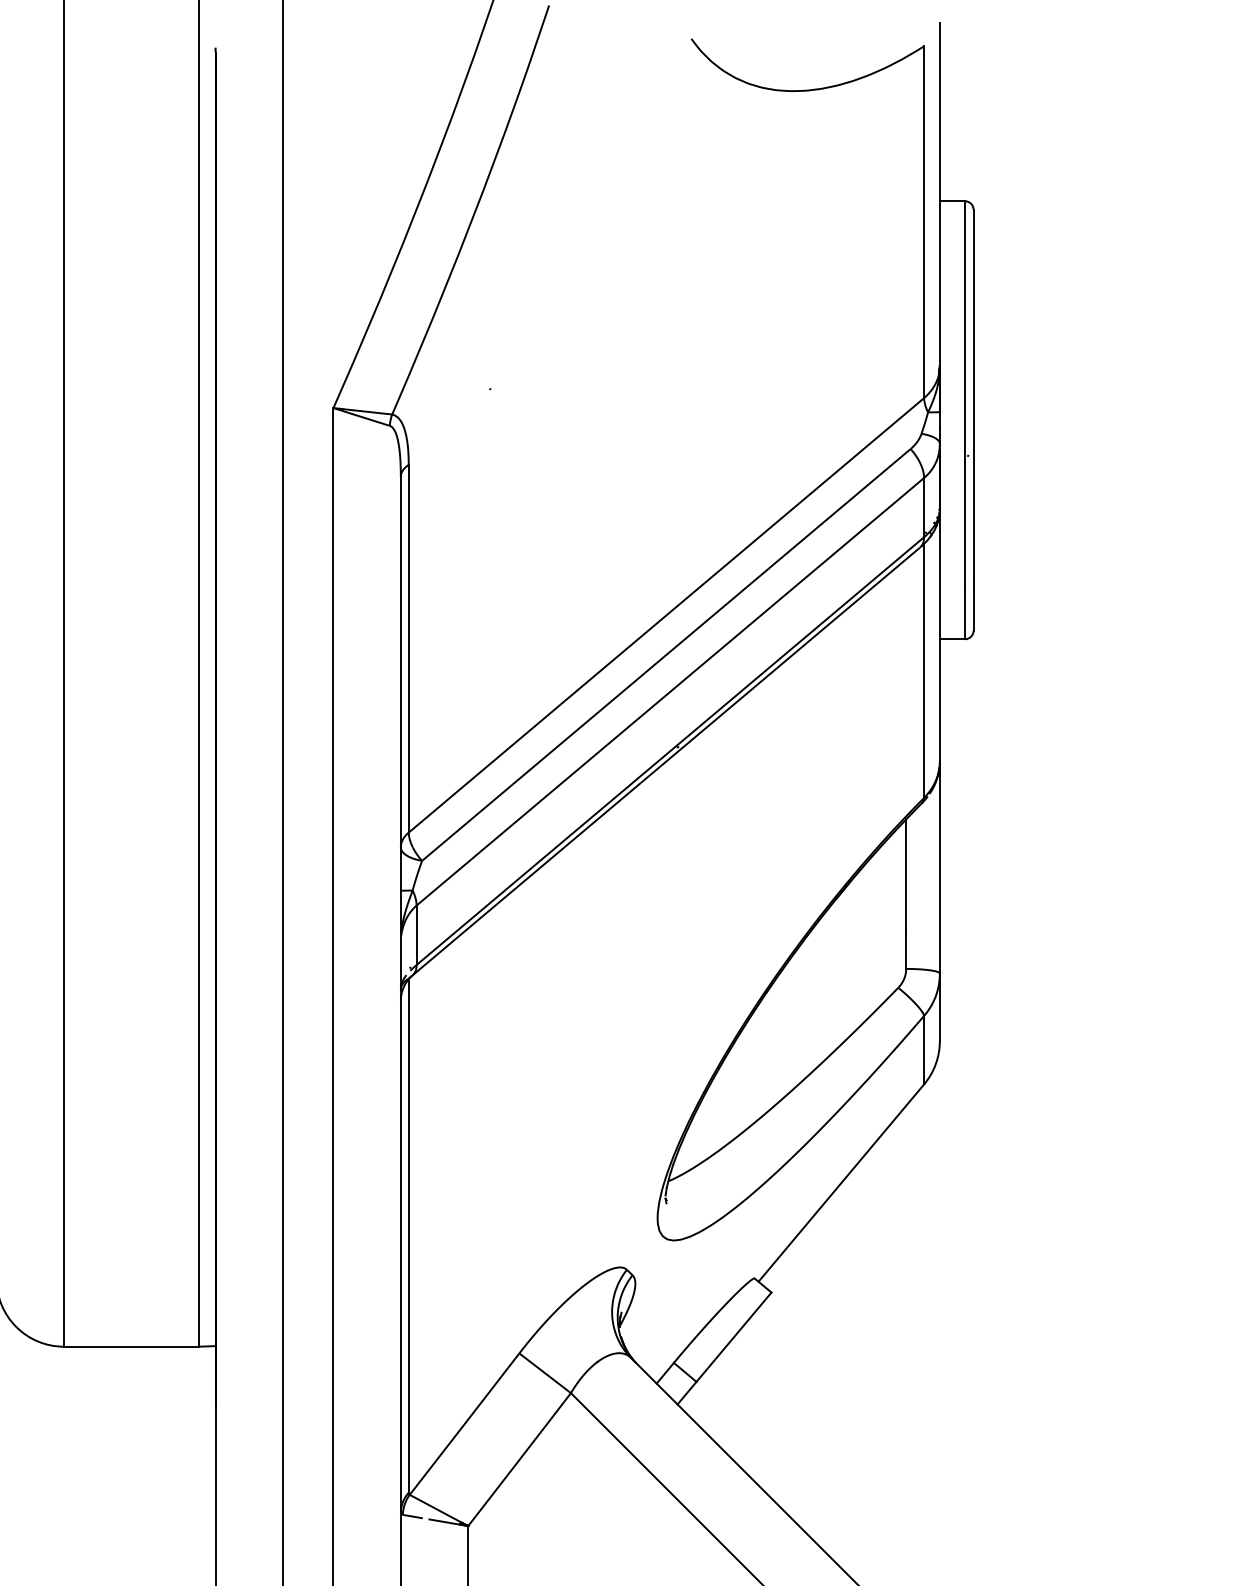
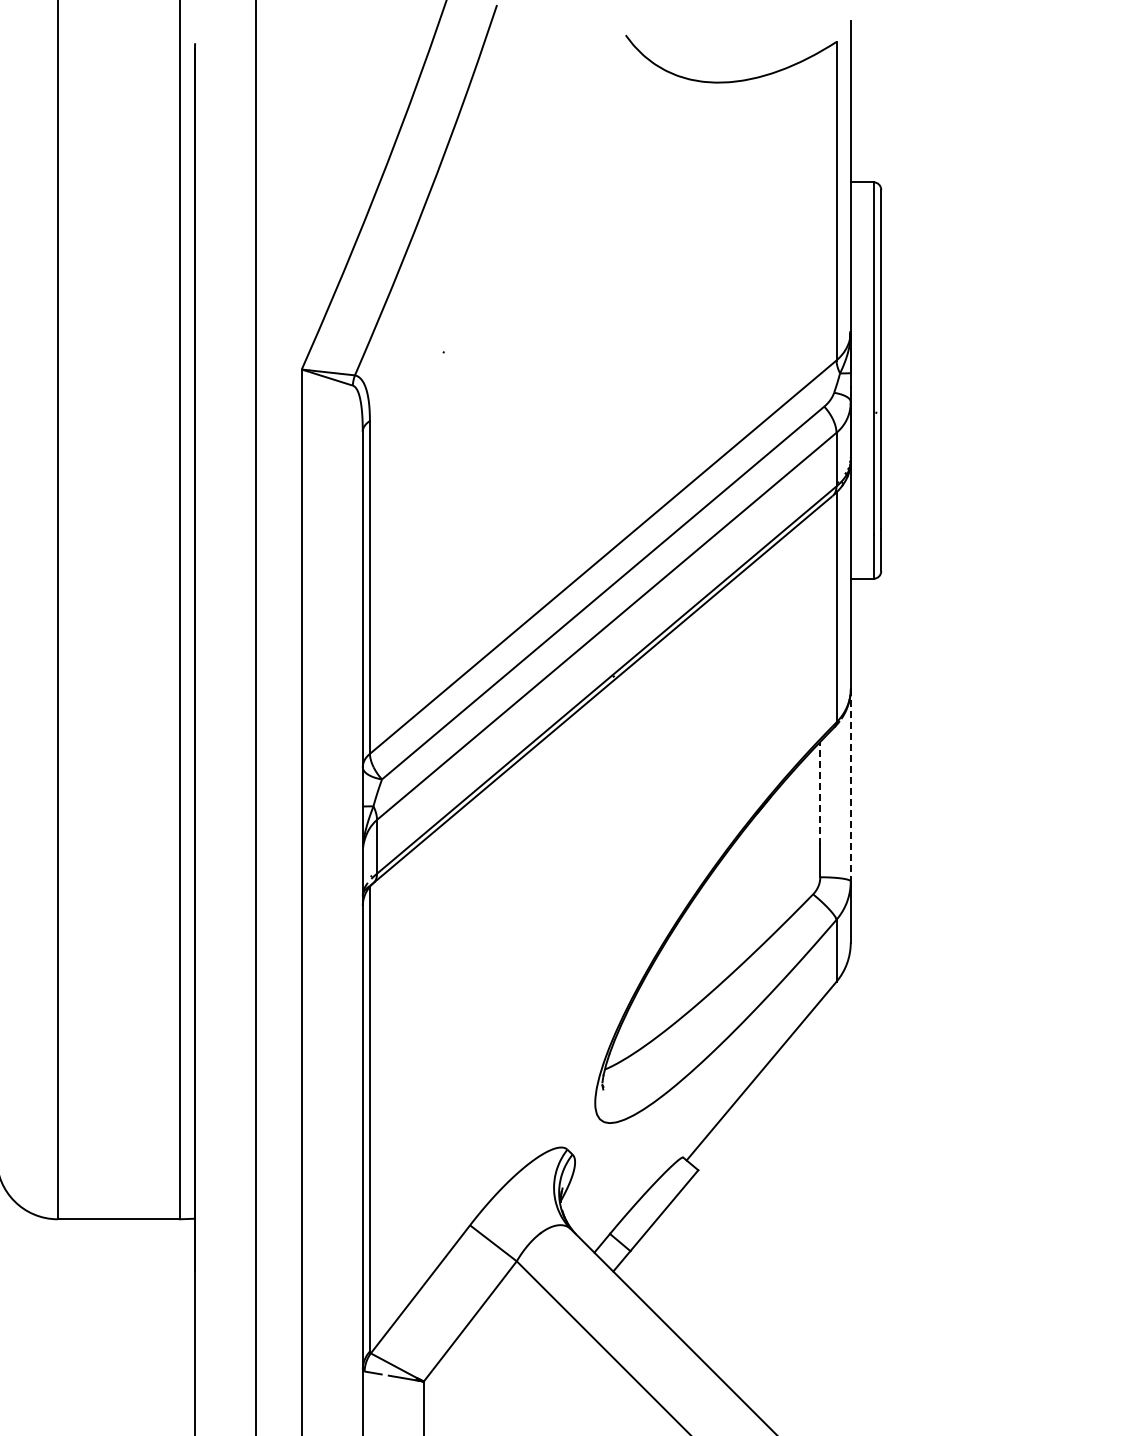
line: (939, 867) -> (850, 785), solid -> dashed
line: (906, 876) -> (820, 793), solid -> dashed

